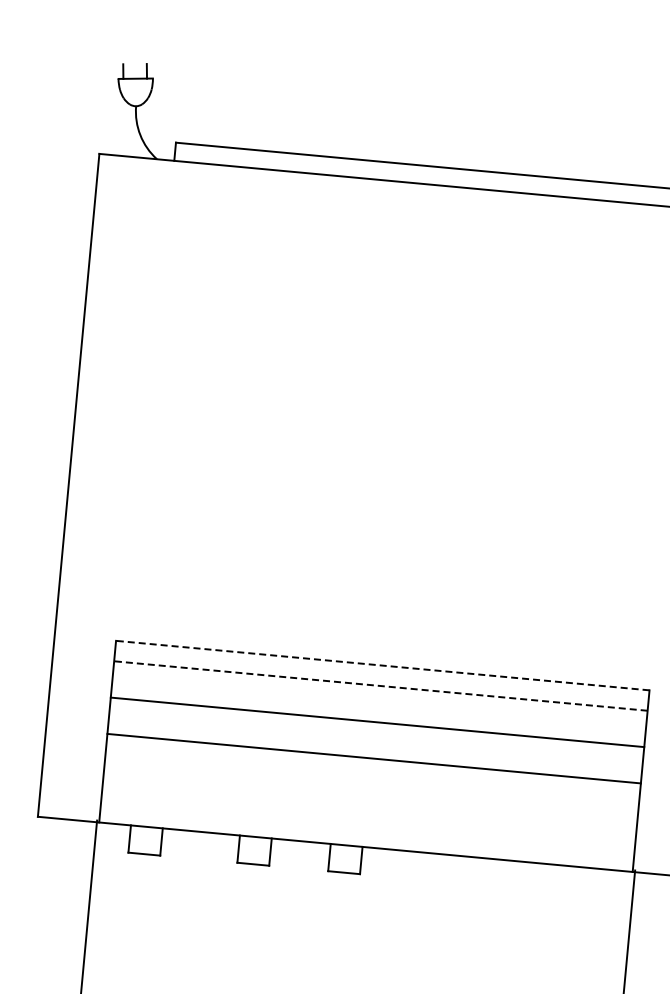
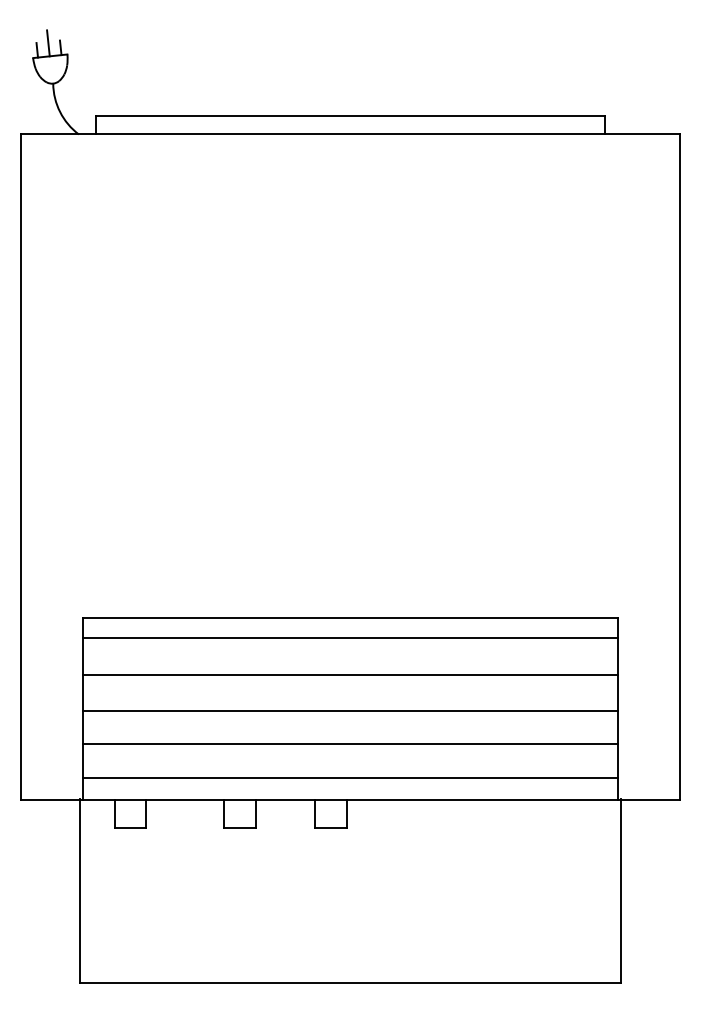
line: (135, 65) -> (48, 43), added
line: (382, 665) -> (350, 617), dashed -> solid
line: (380, 686) -> (350, 638), dashed -> solid
line: (371, 791) -> (350, 744), added
line: (368, 824) -> (350, 777), added

